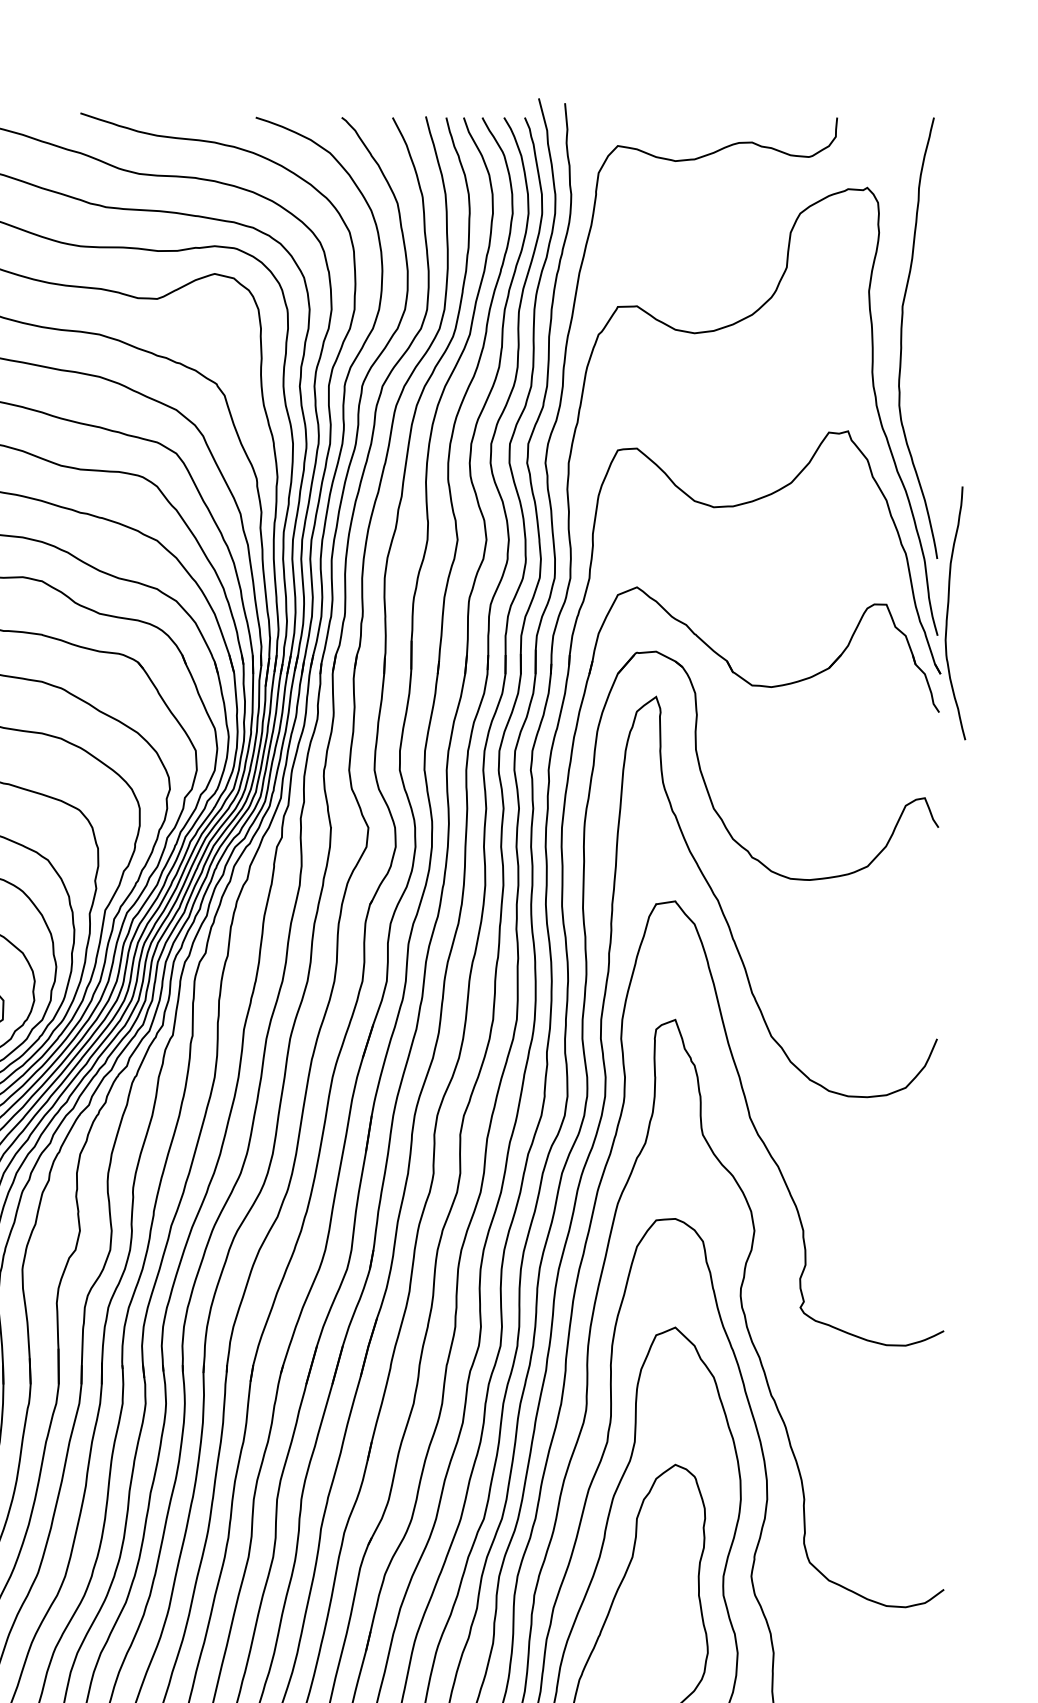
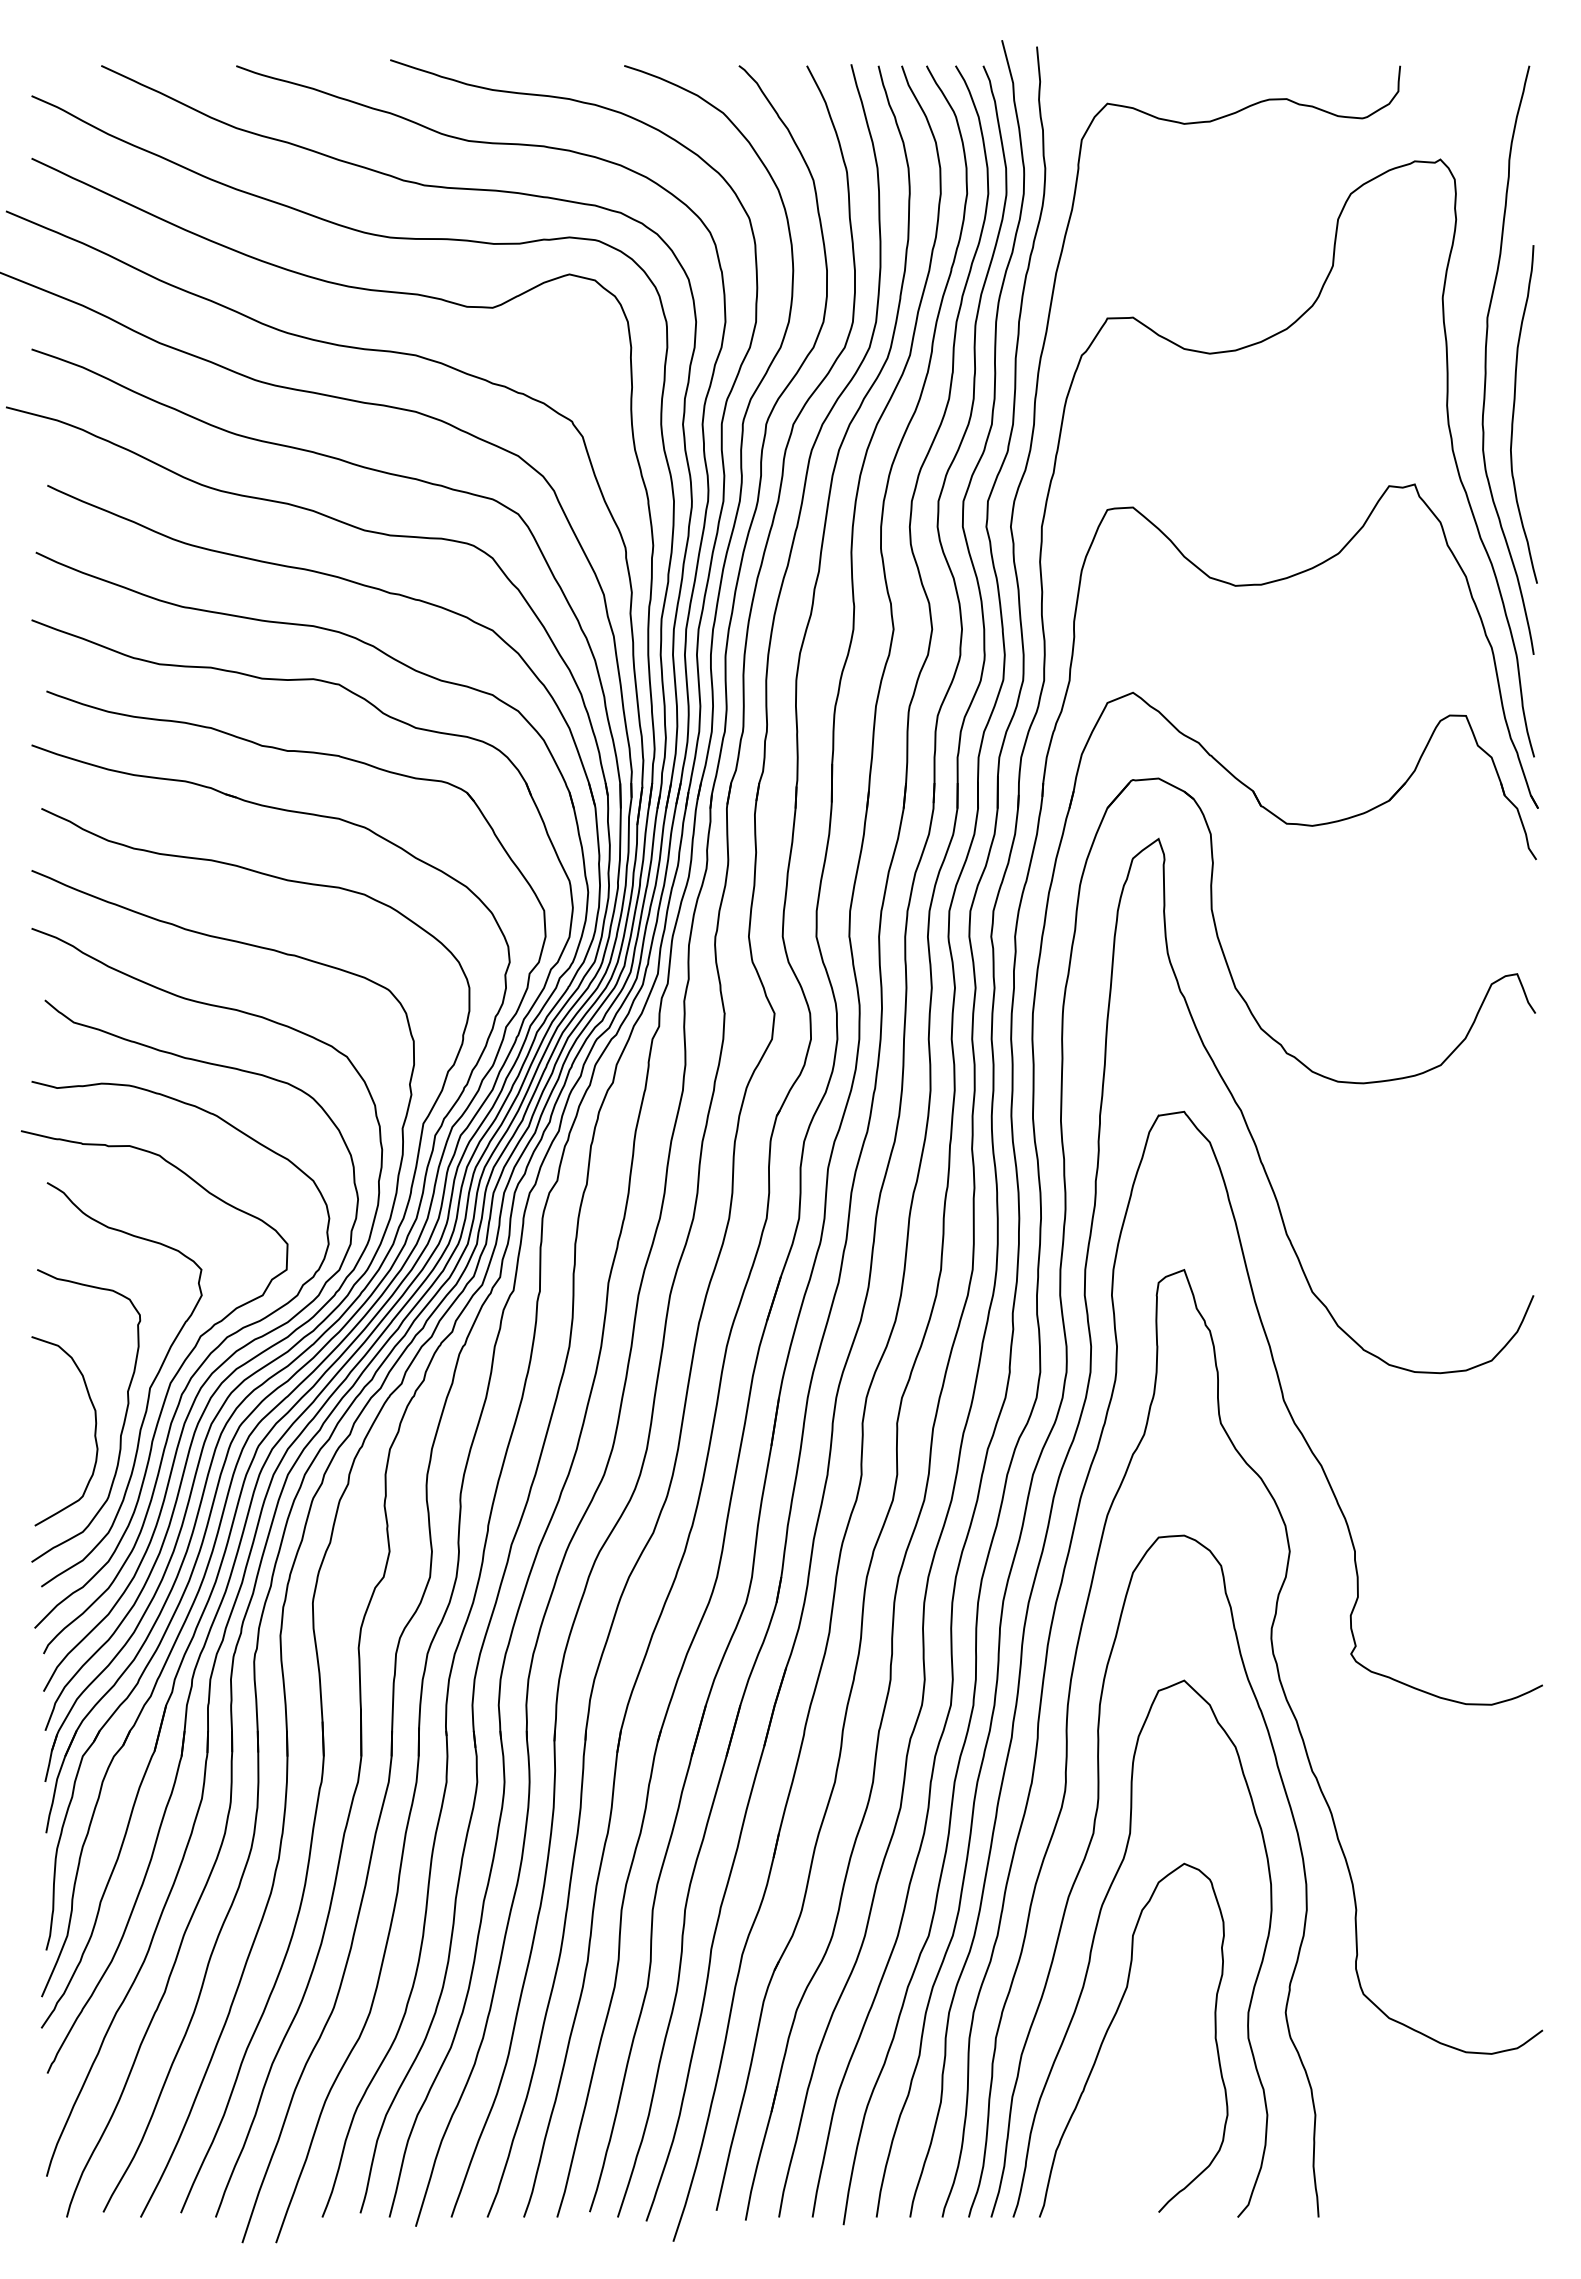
curve: (948, 613) -> (1514, 414), moved

